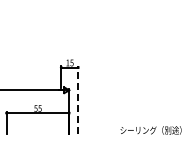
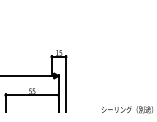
line: (78, 100) -> (66, 84), dashed -> solid

